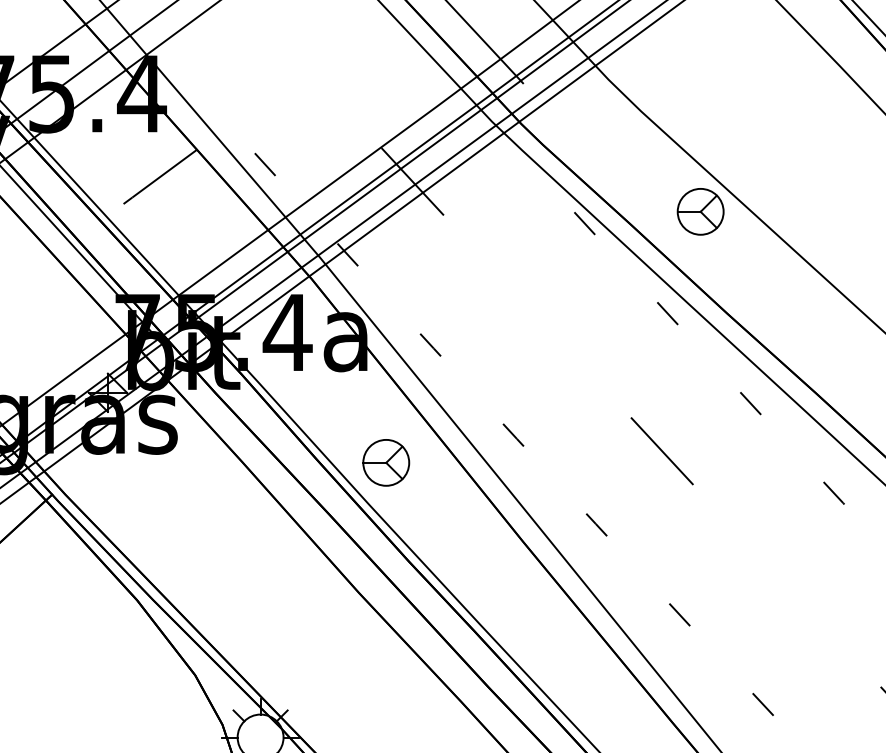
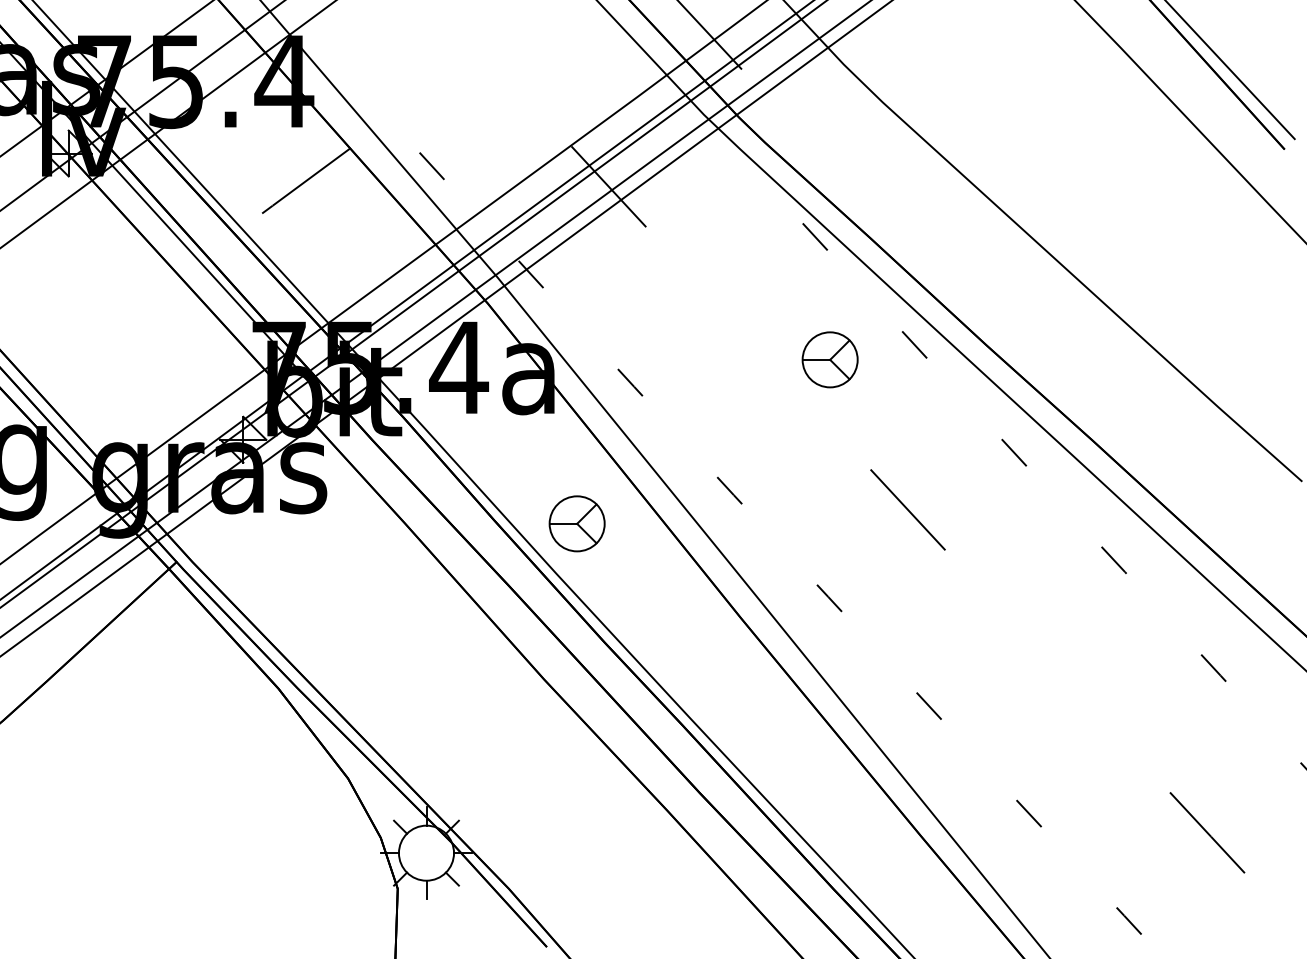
part: (700, 211) -> (829, 359), moved

